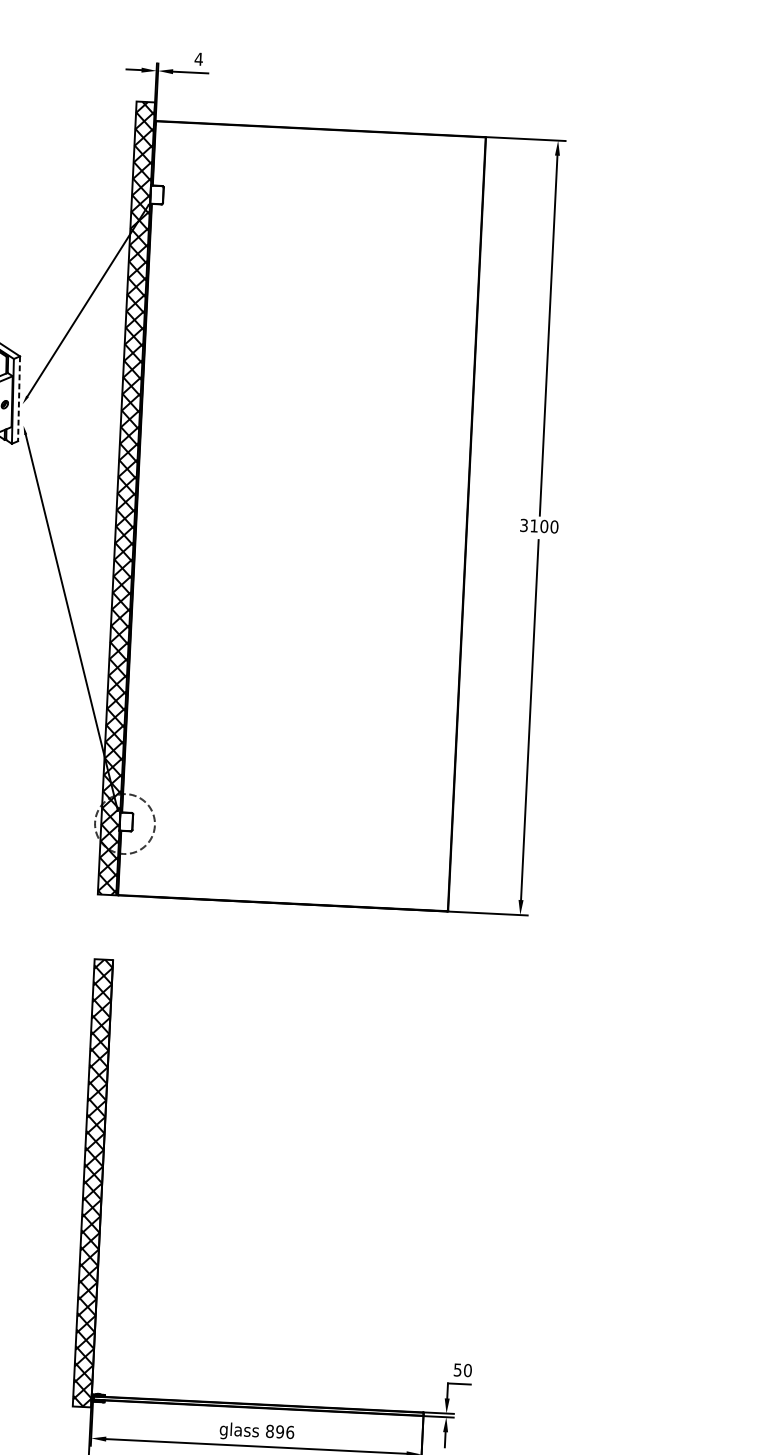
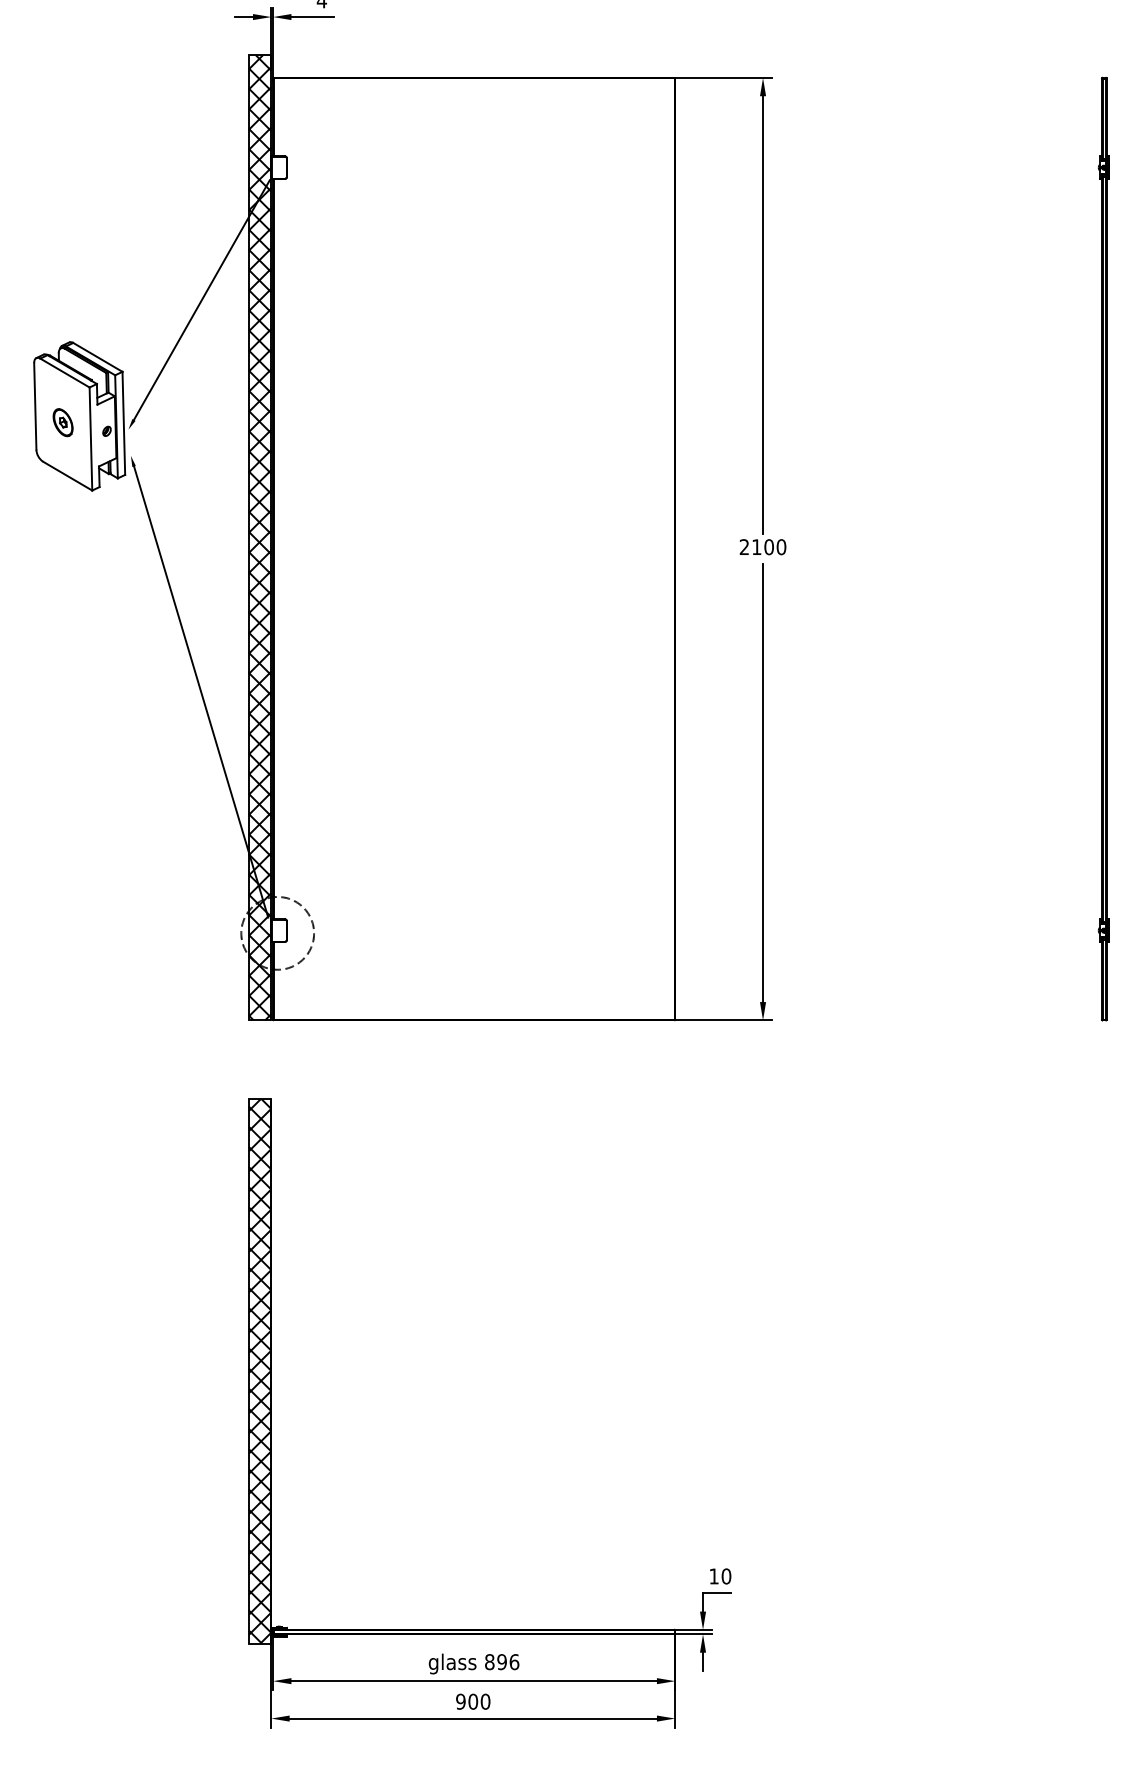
line: (18, 398) -> (123, 423), dashed -> solid
text: (524, 525) -> (744, 547), 3100 -> 2100
text: (457, 1370) -> (713, 1576), 50 -> 10

